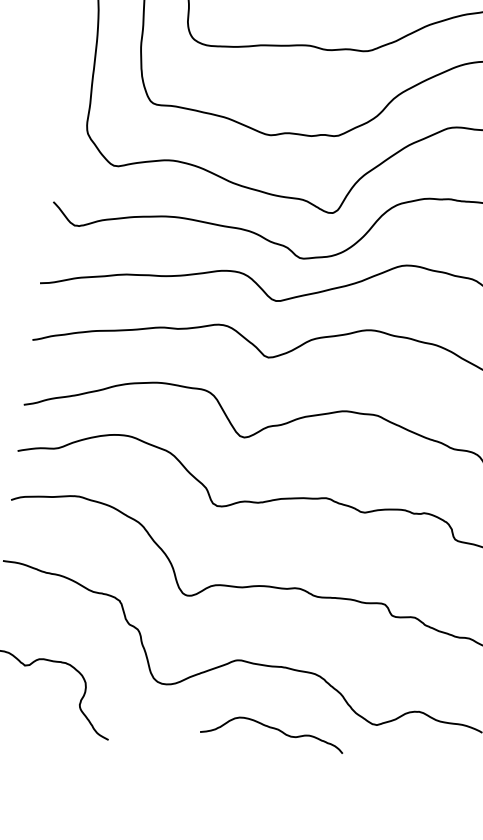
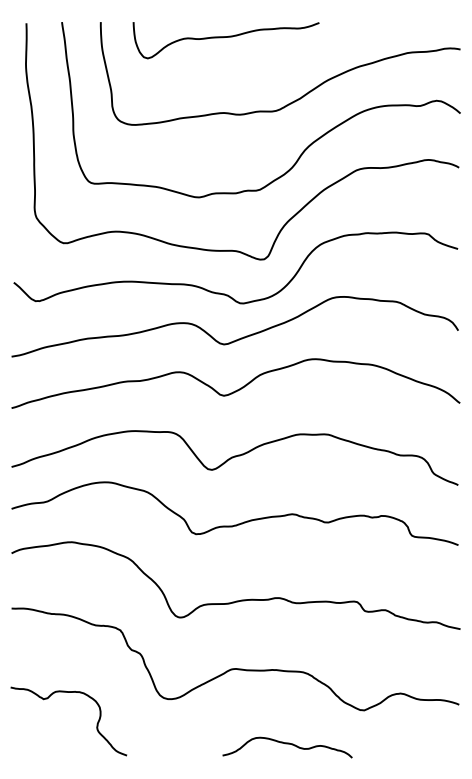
curve: (273, 729) -> (287, 744), moved

